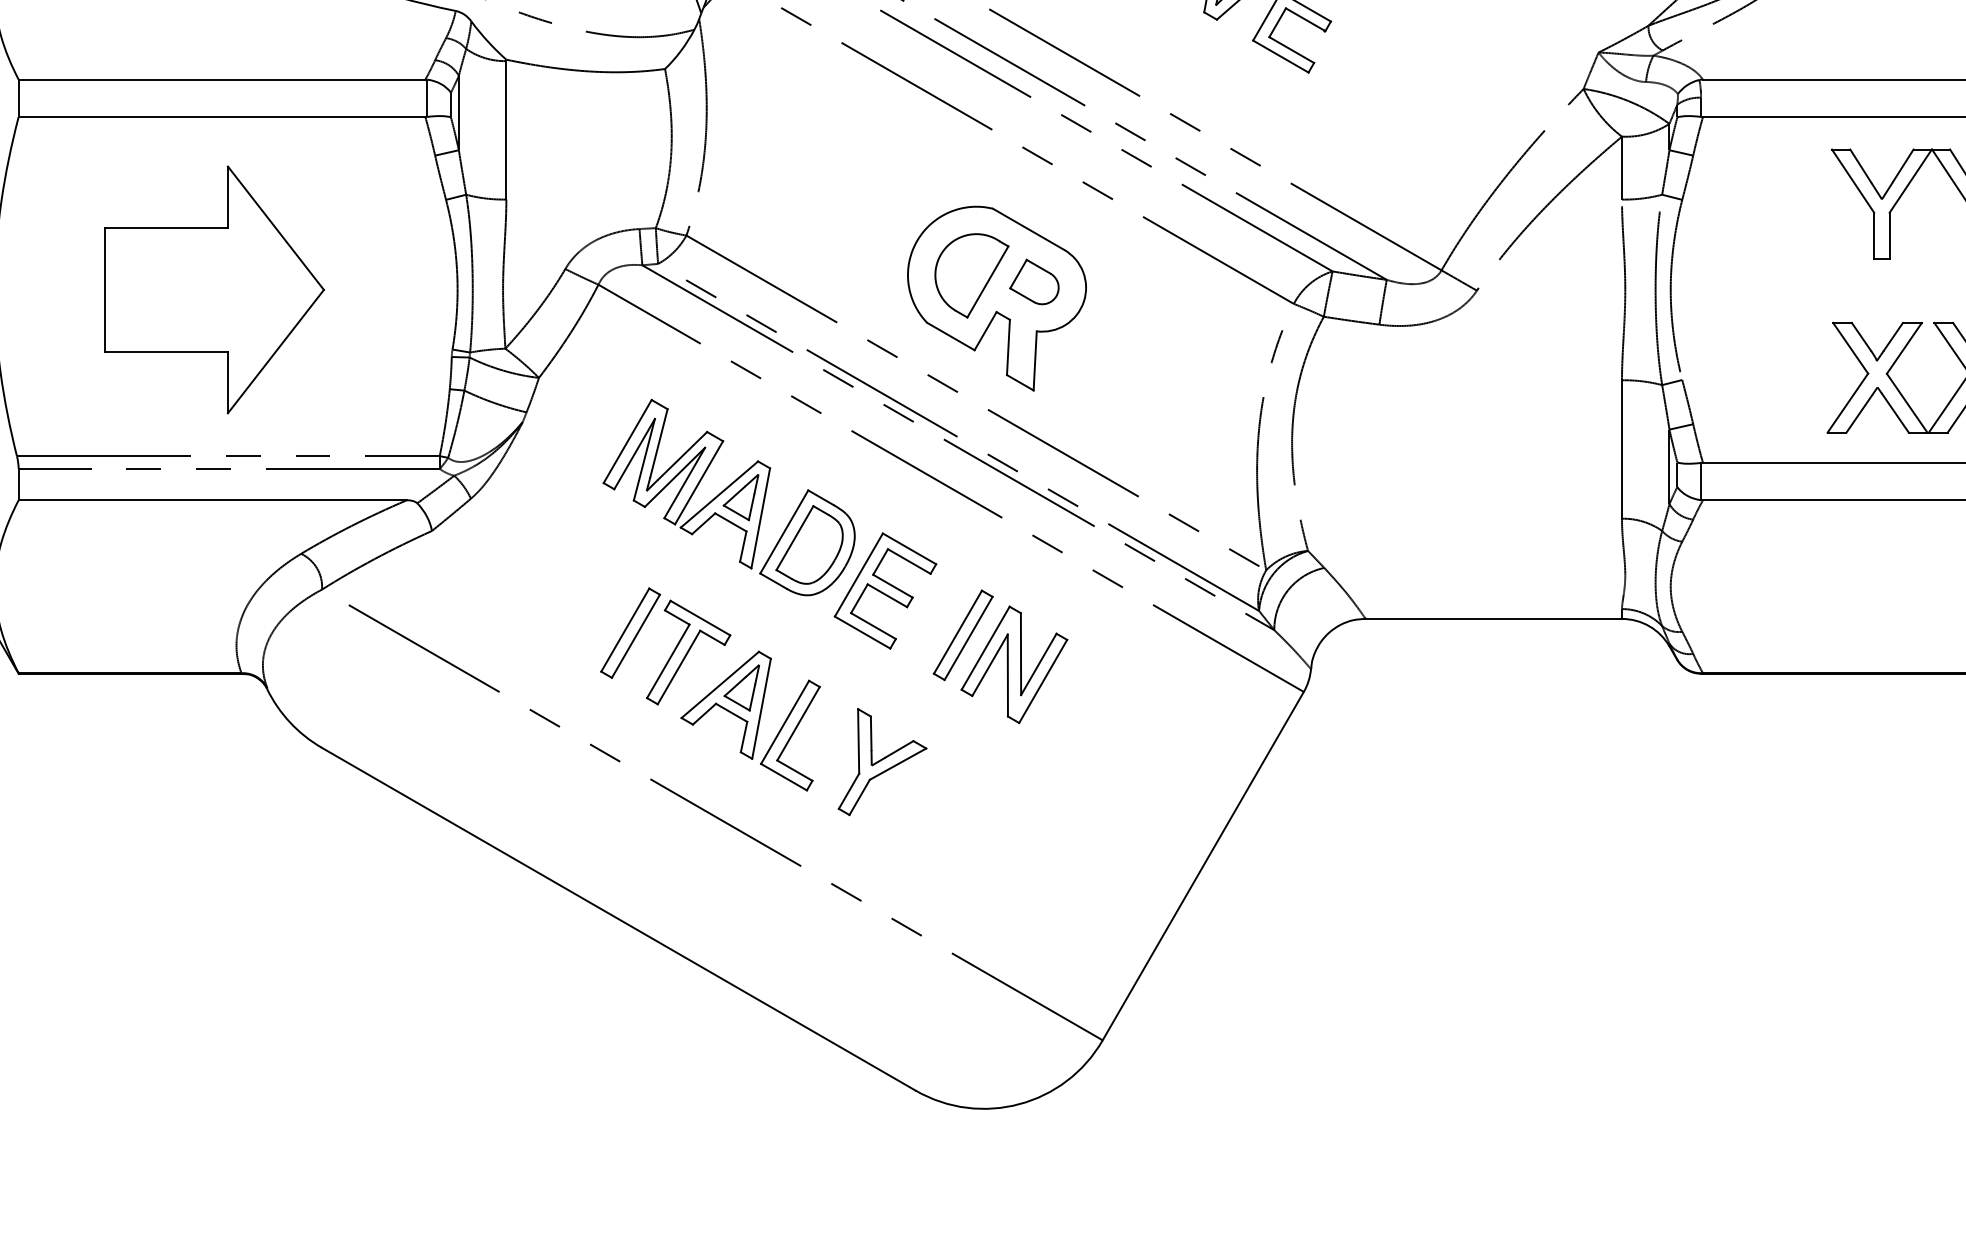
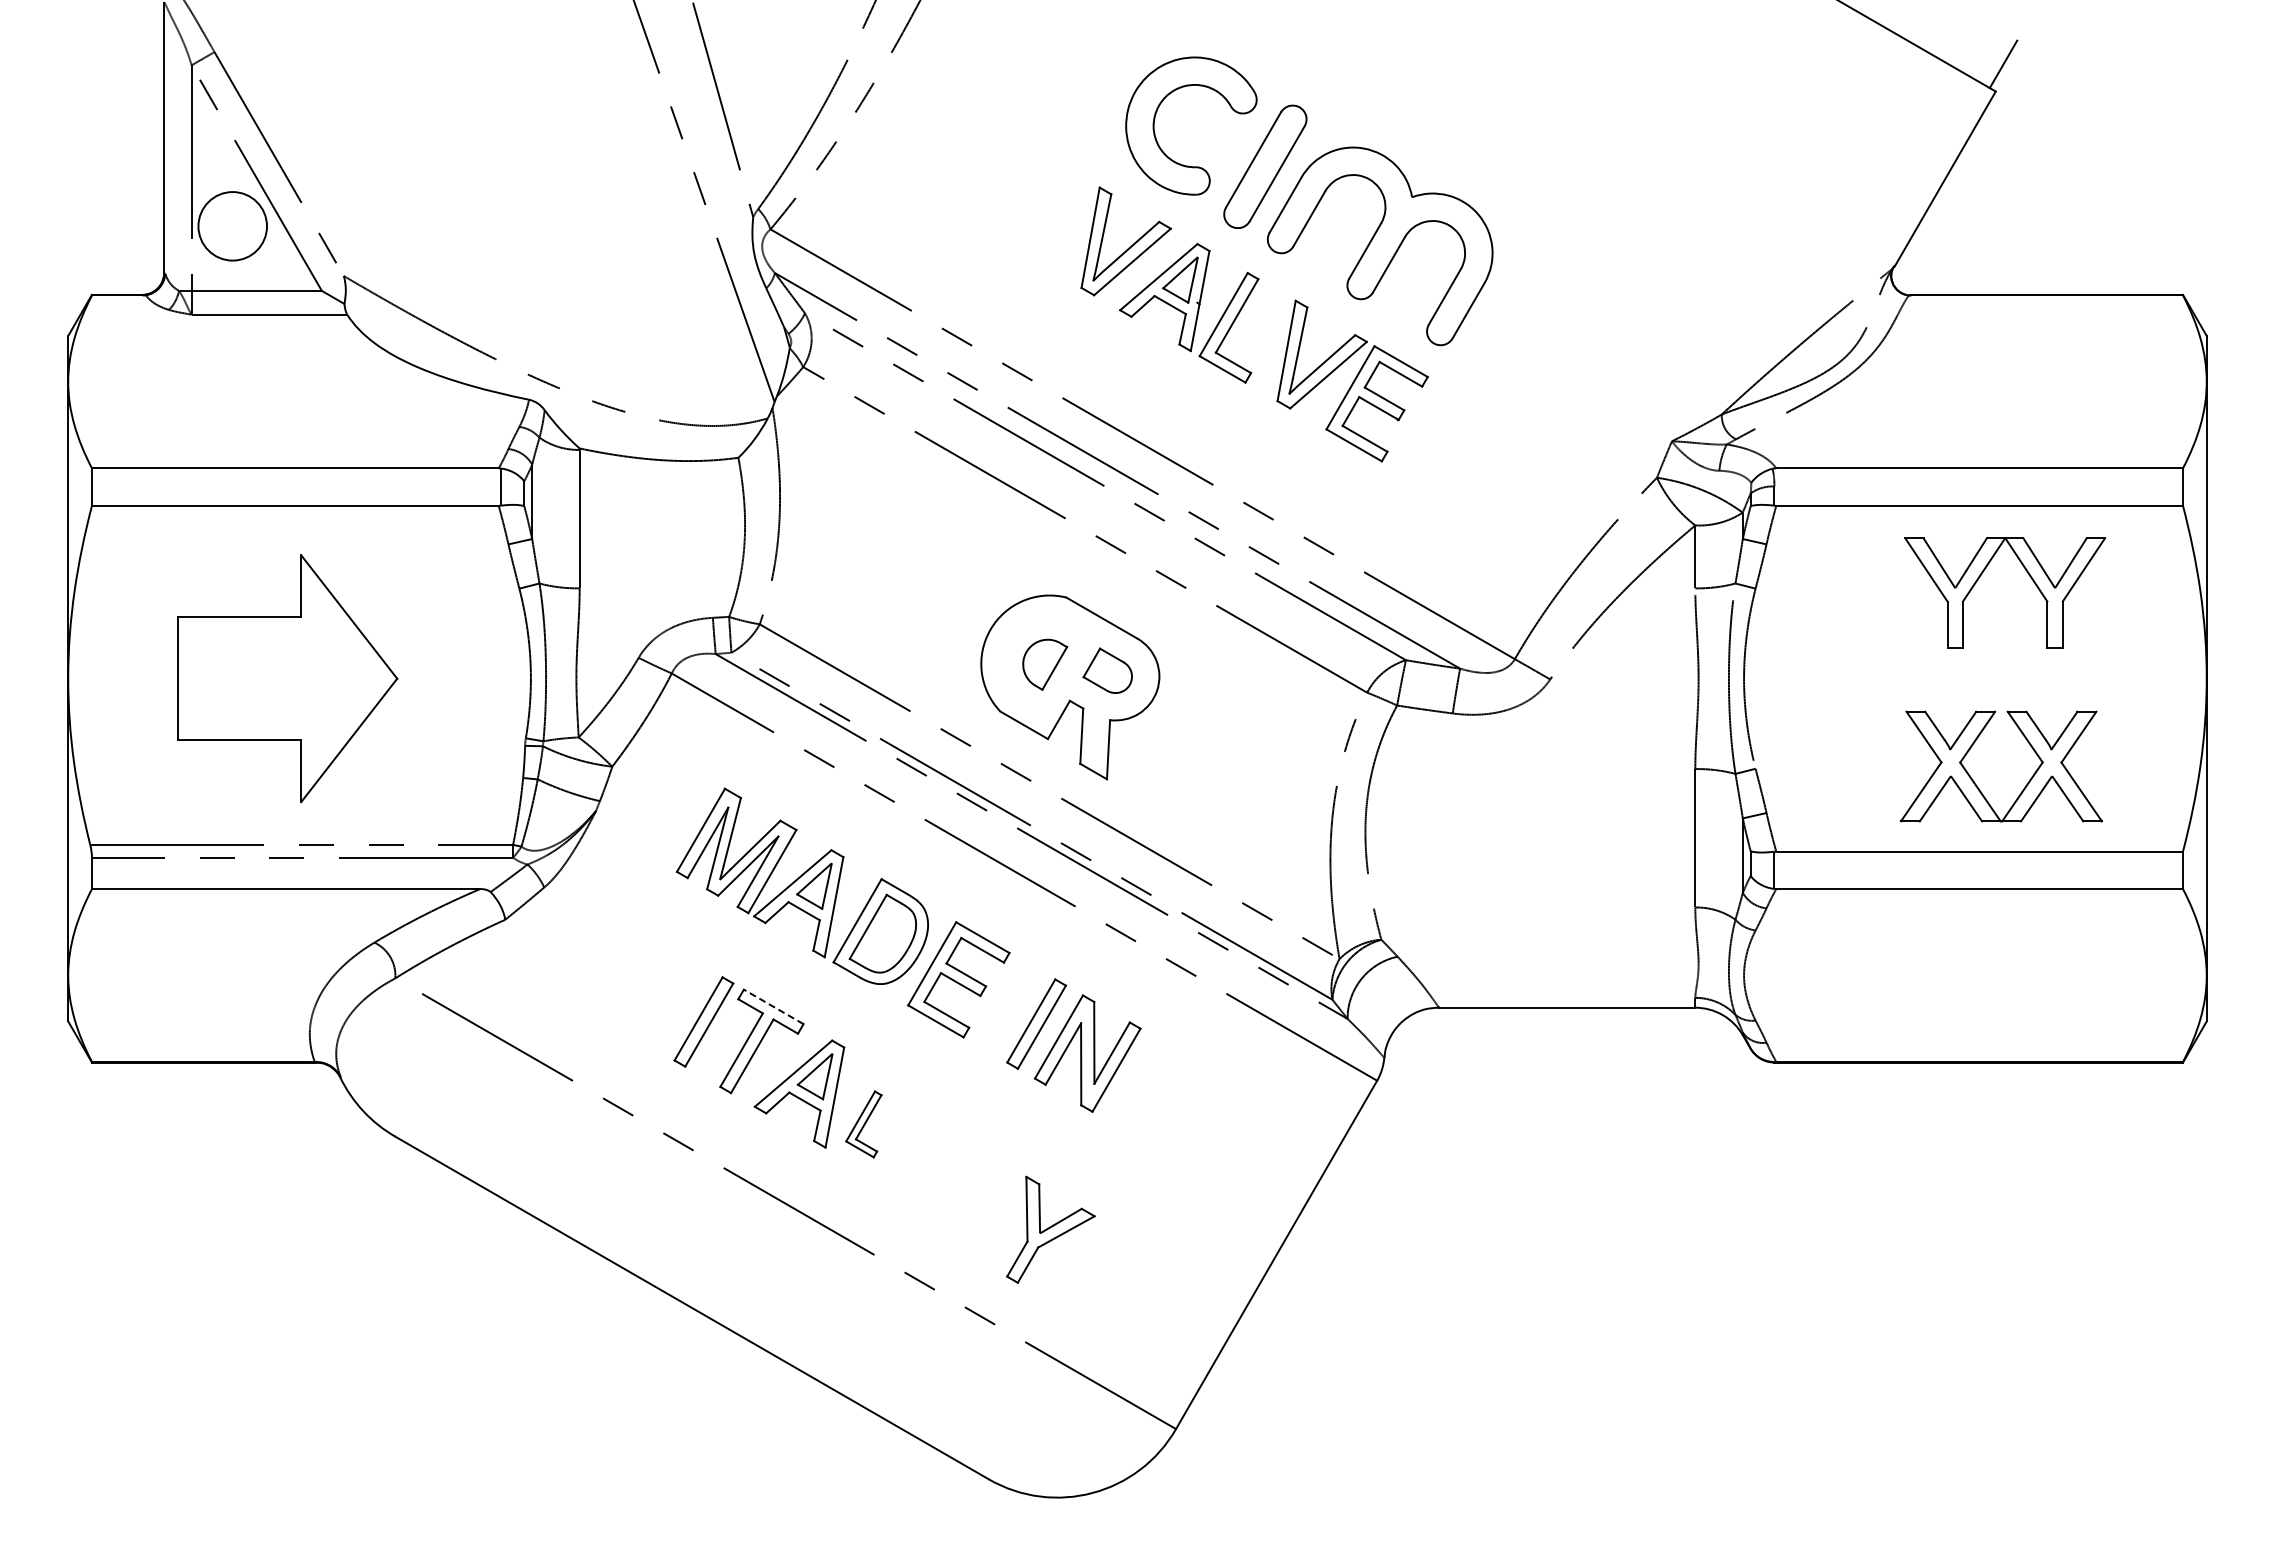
part: (971, 275) -> (1044, 664), size x0.6
line: (700, 617) -> (773, 1006), solid -> dashed
part: (790, 735) -> (863, 1124), size x0.6
part: (882, 761) -> (1050, 1229), moved

